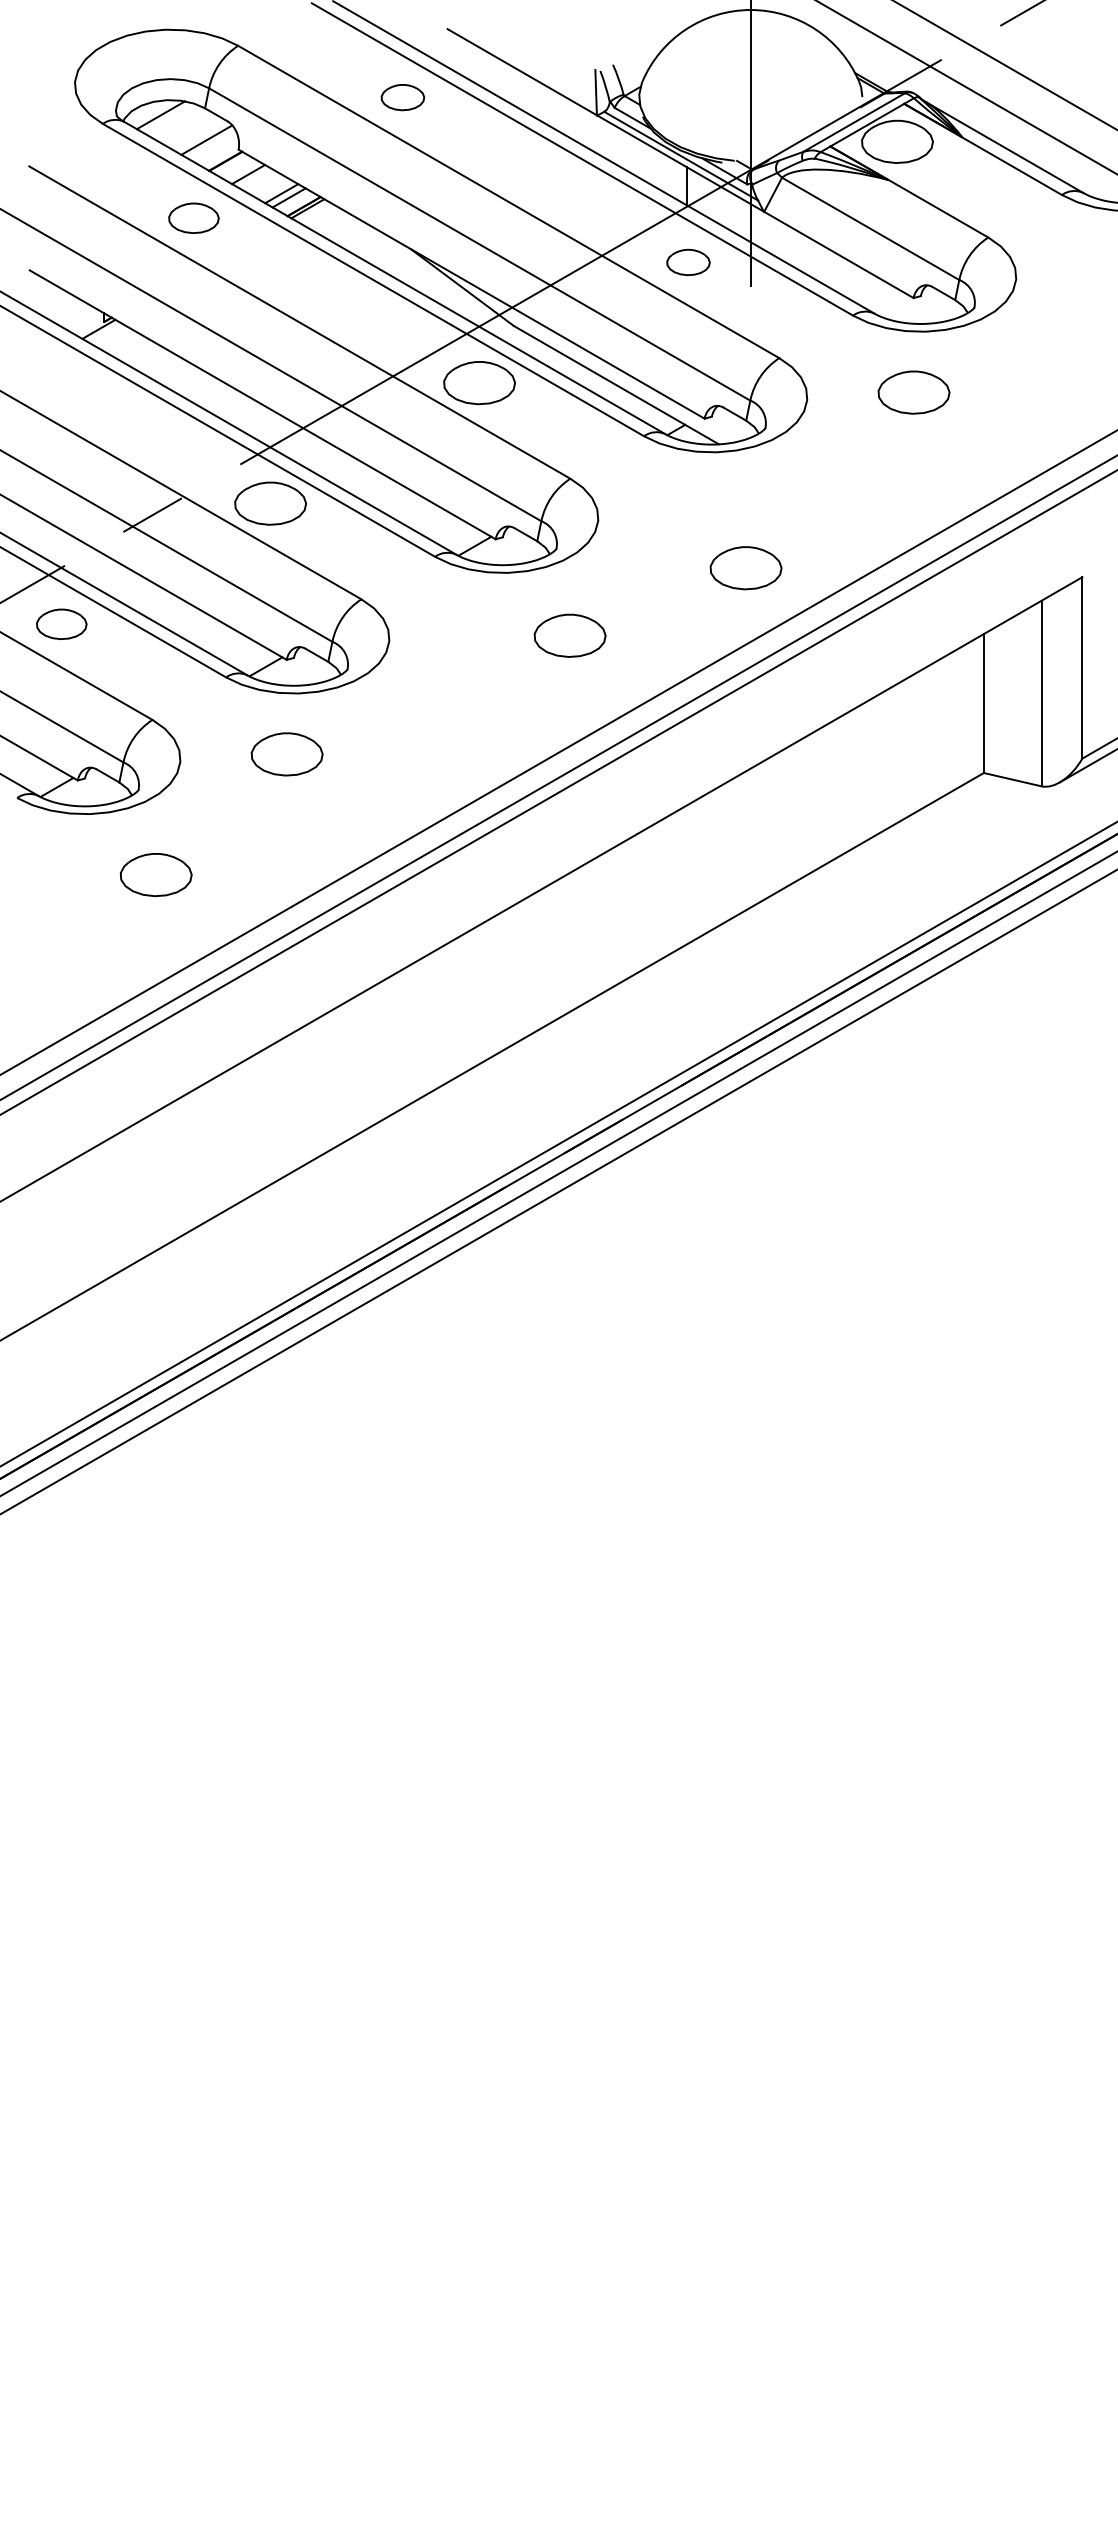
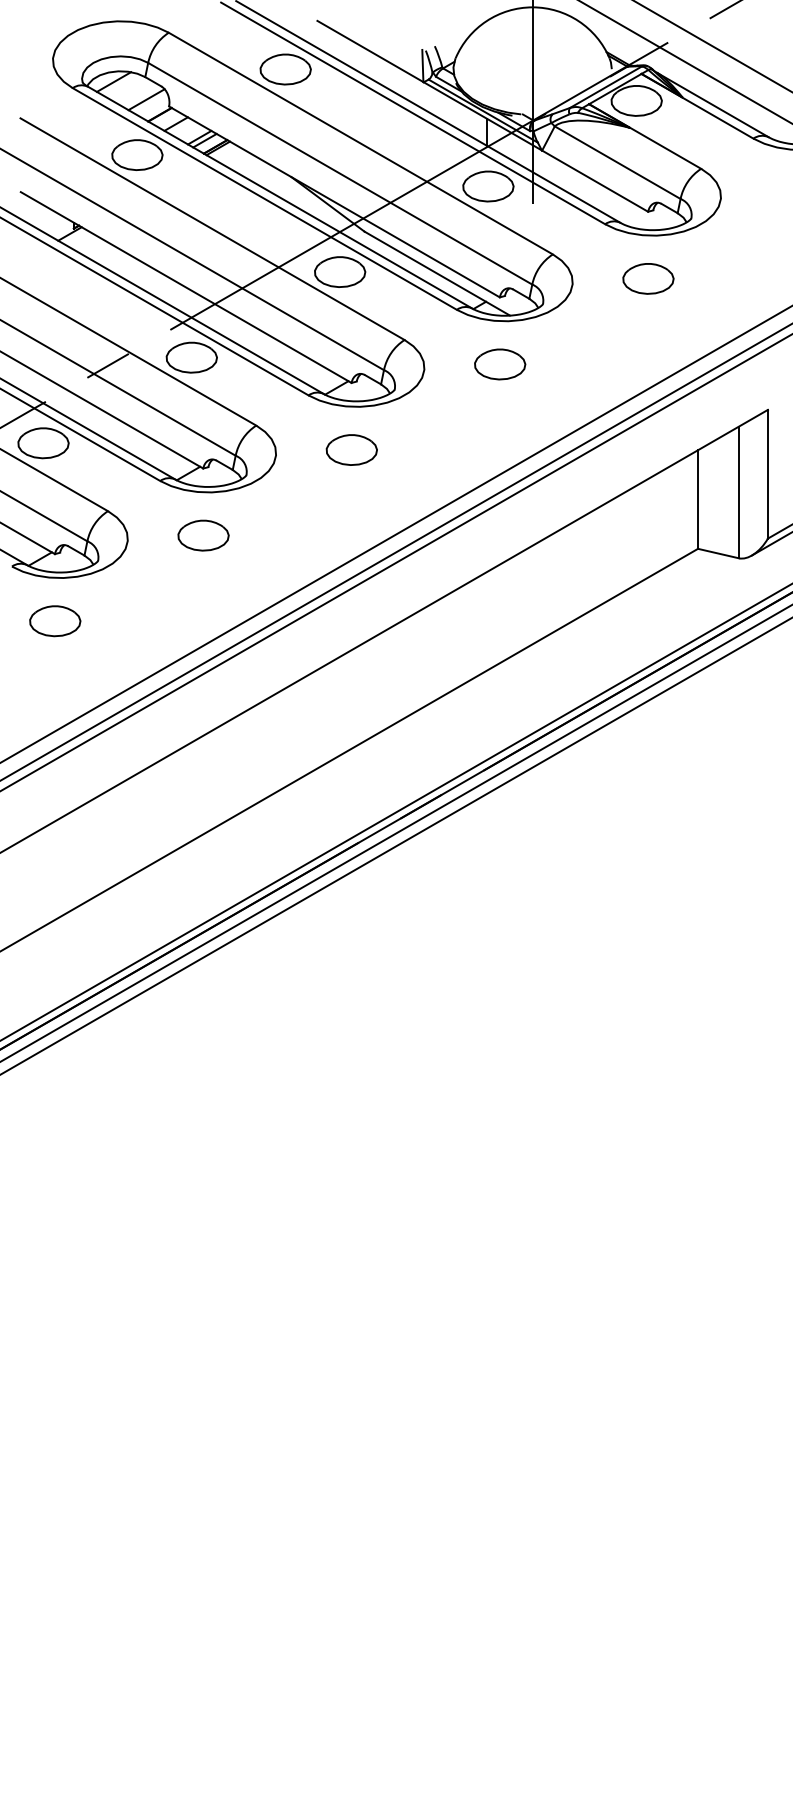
part: (402, 97) -> (285, 69), size x1.67
part: (193, 218) -> (137, 155), size x1.43
part: (688, 262) -> (488, 186), size x1.67
part: (745, 568) -> (499, 364), moved
part: (61, 624) -> (43, 443), size x1.43
part: (569, 635) -> (351, 449), moved
part: (155, 875) -> (54, 621), moved

